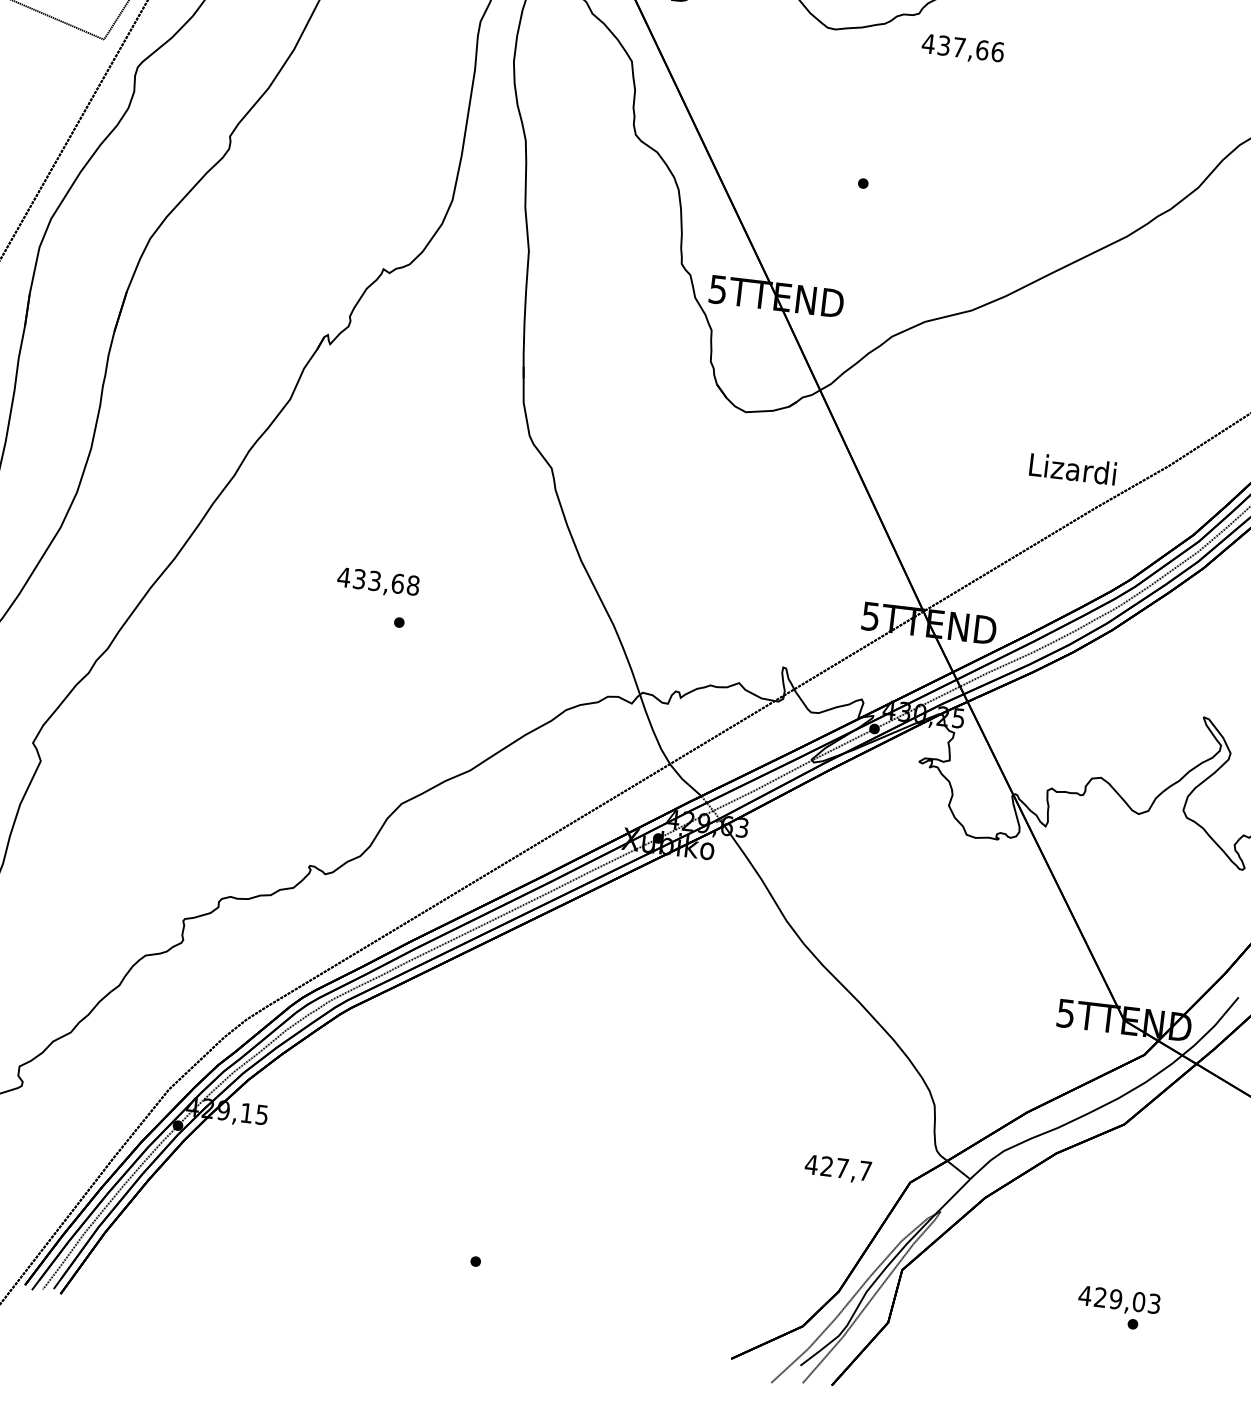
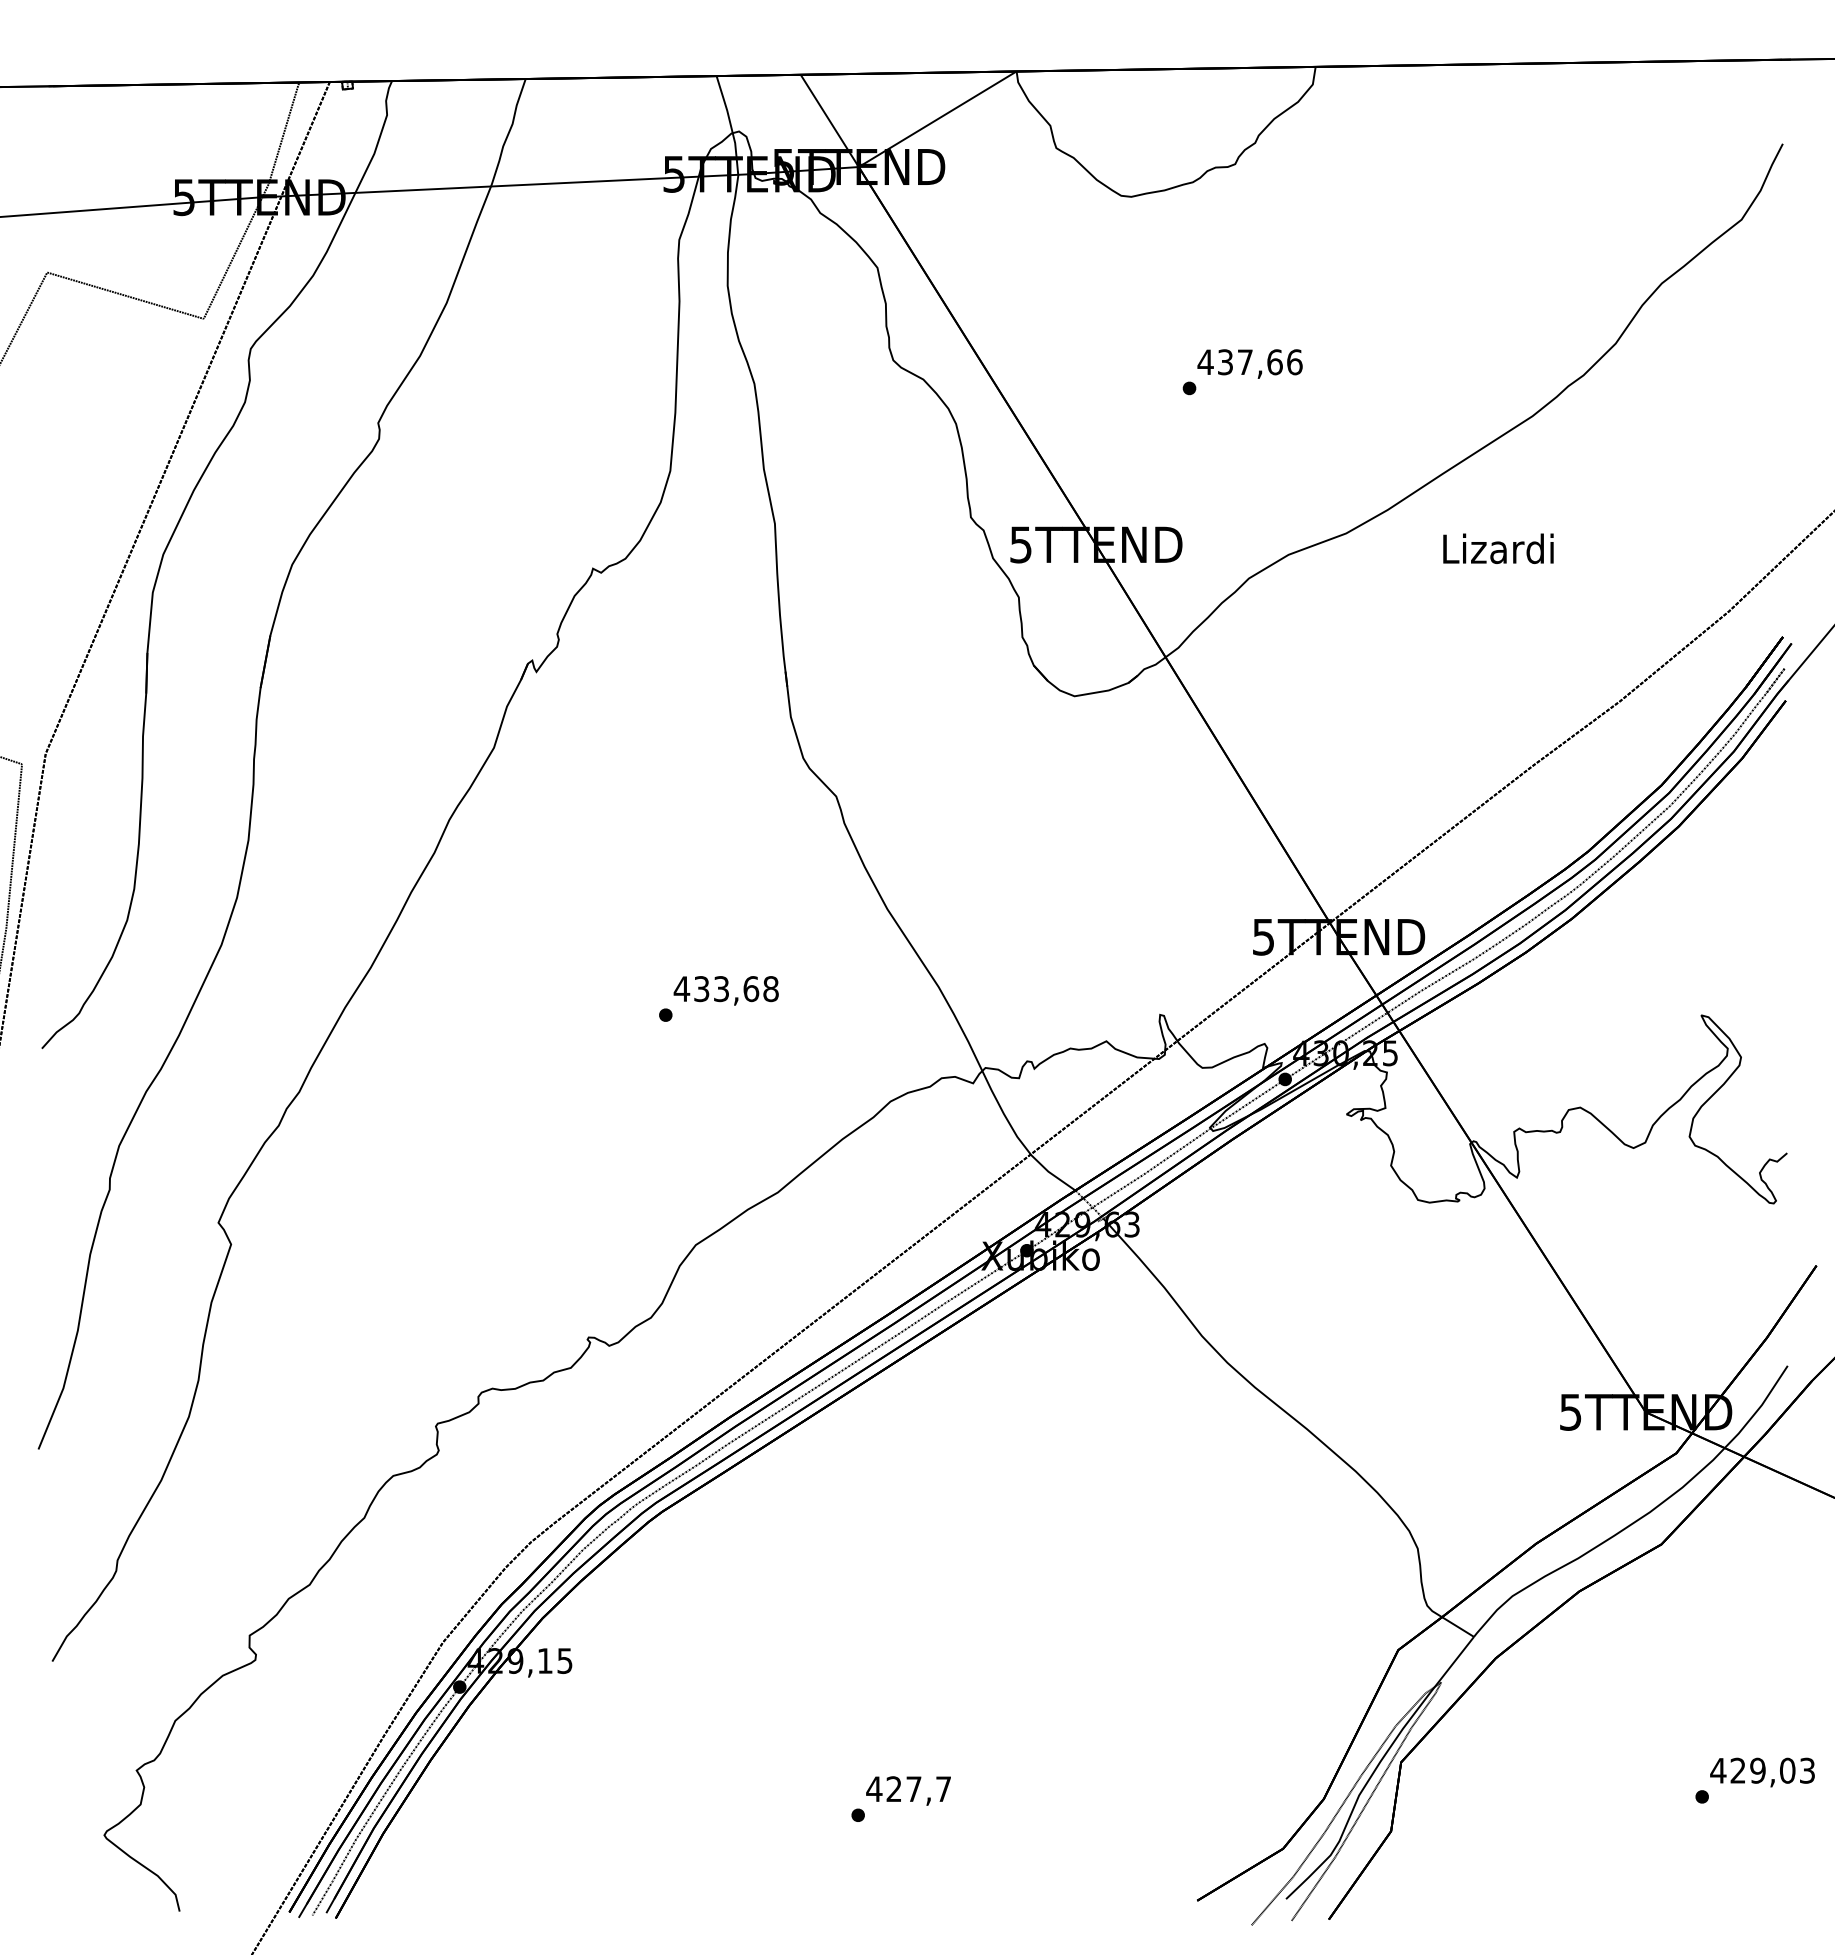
text: (962, 48) -> (1249, 363), moved
text: (1073, 468) -> (1498, 548), moved
text: (377, 582) -> (725, 990), moved
text: (838, 1168) -> (908, 1790), moved
text: (1119, 1301) -> (1762, 1772), moved

